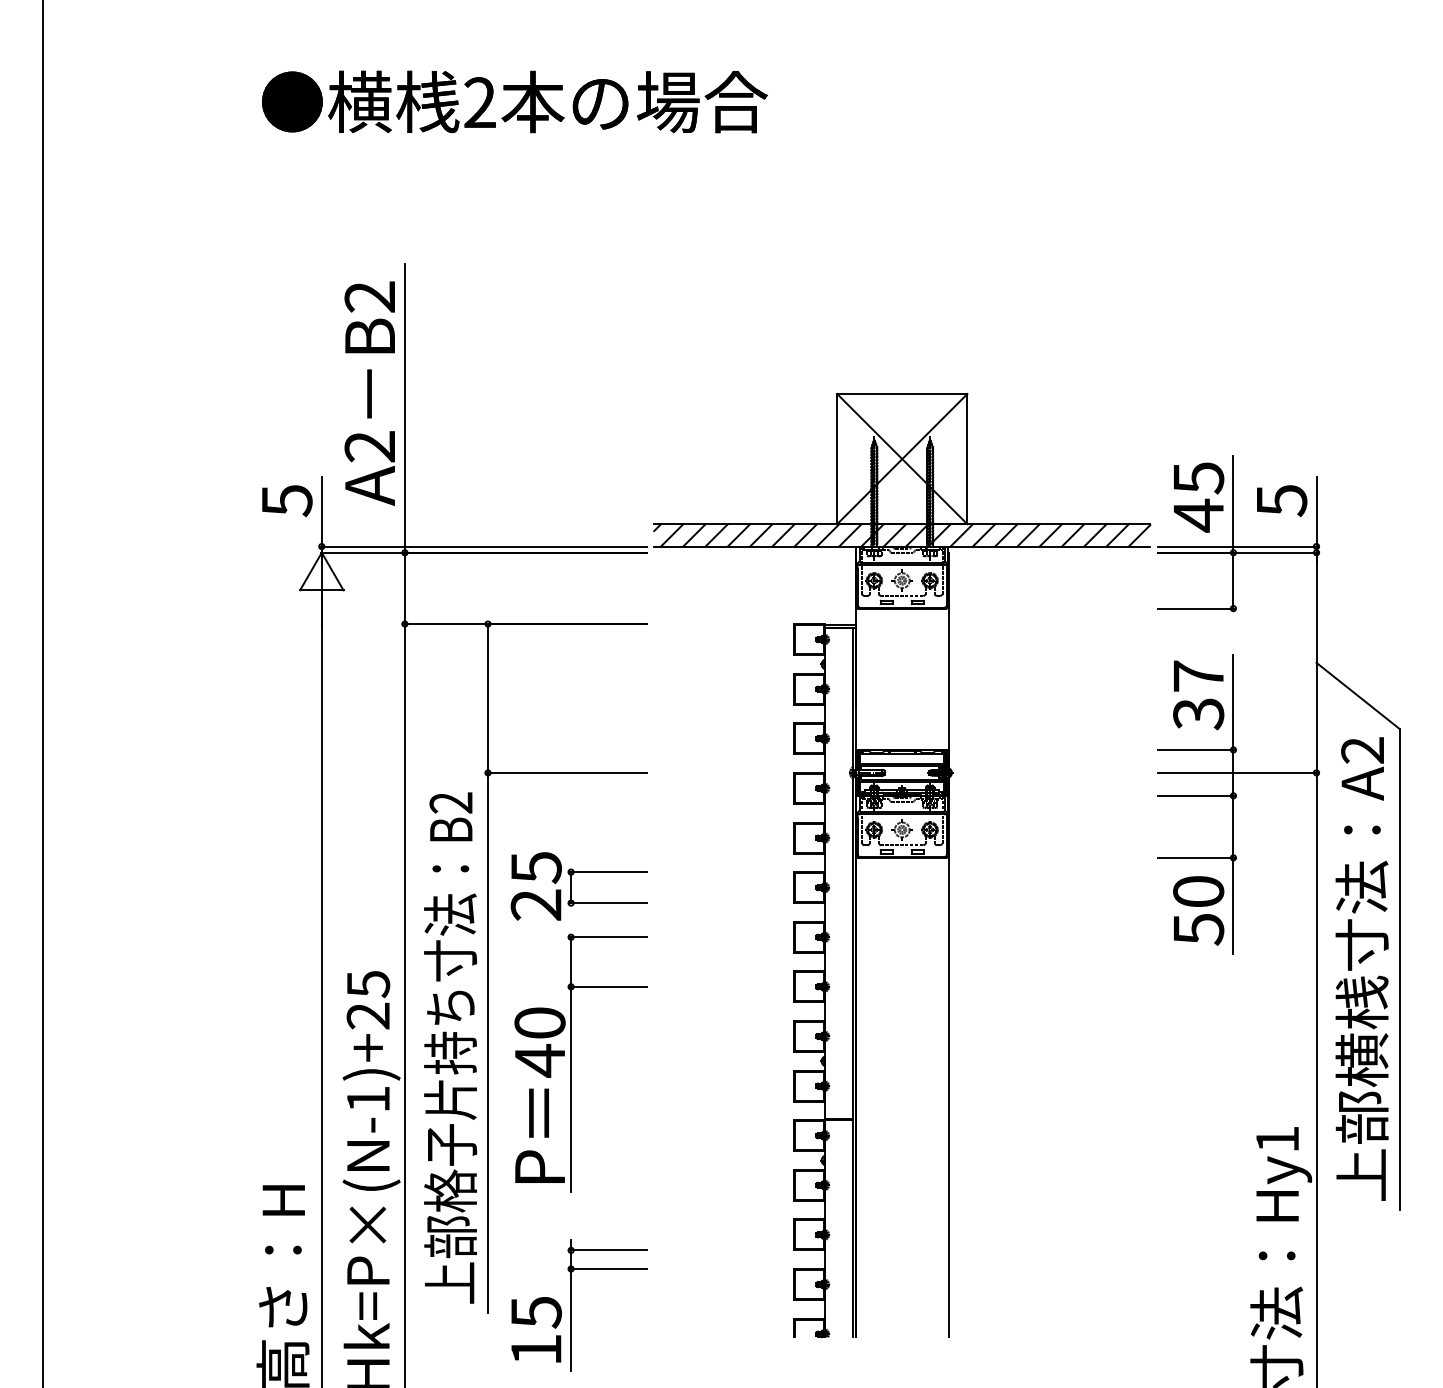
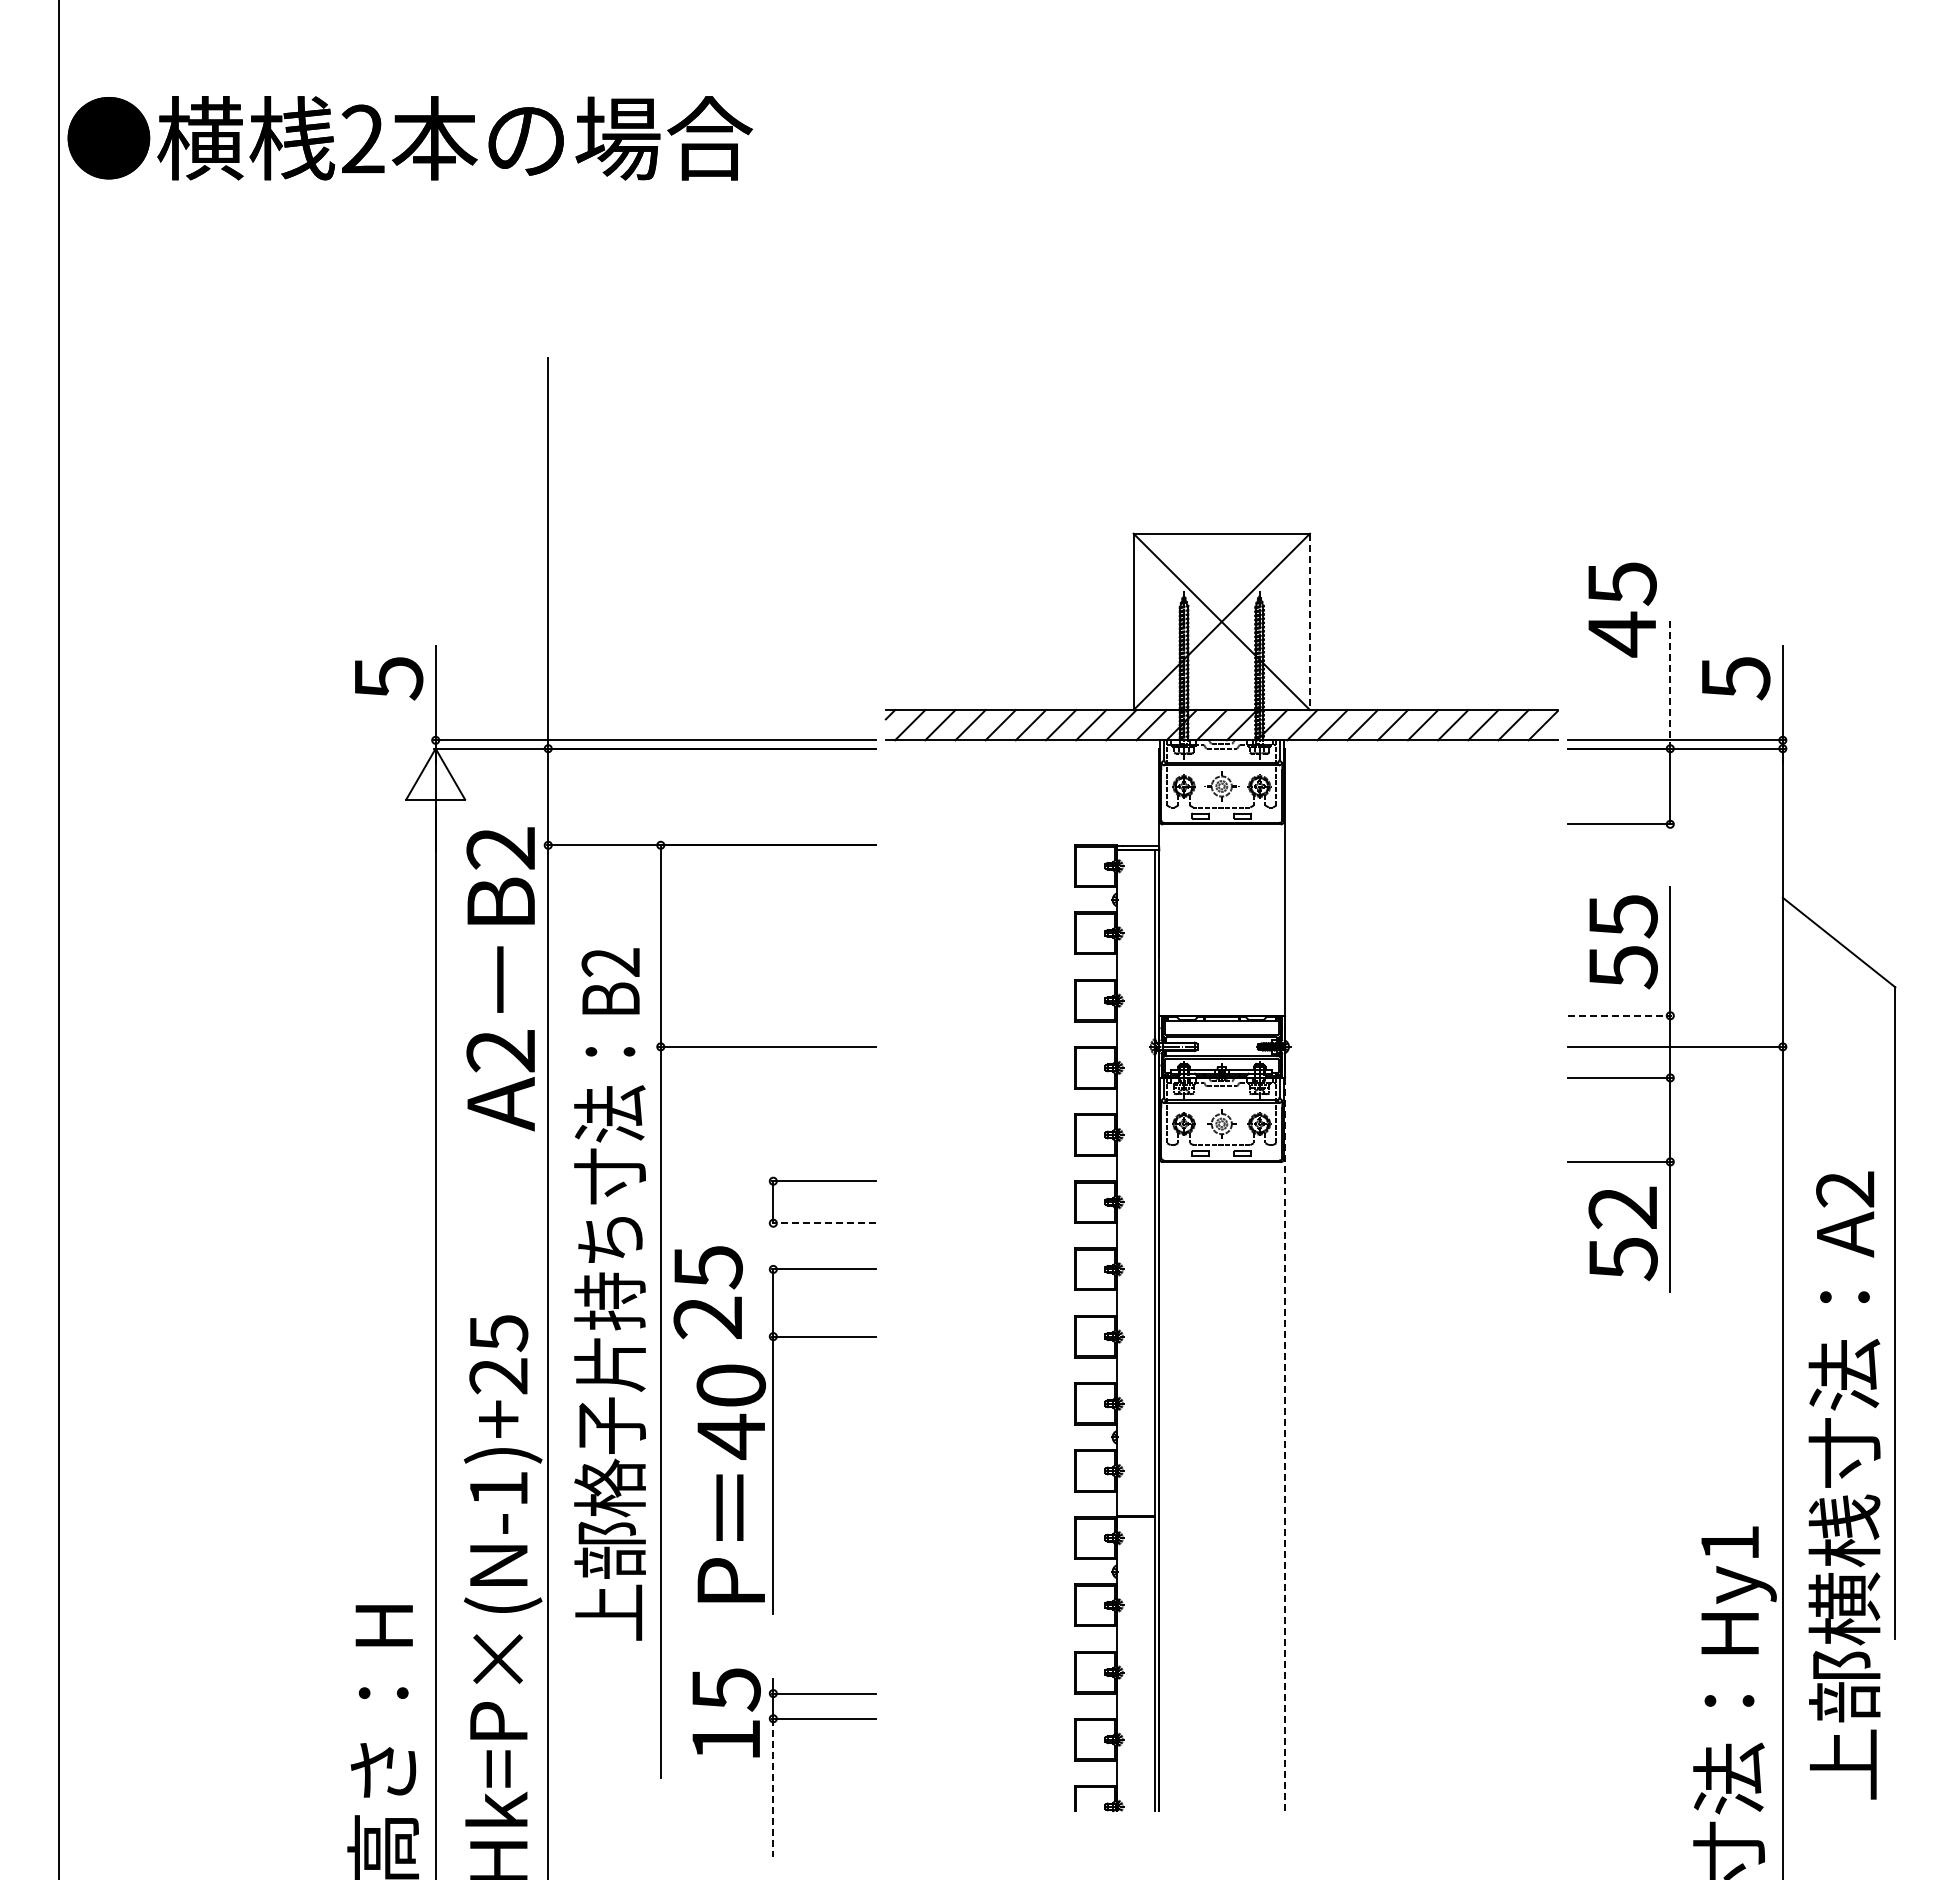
text: (514, 102) -> (409, 138), moved
text: (369, 393) -> (500, 979), moved
line: (967, 459) -> (1310, 622), solid -> dashed
text: (1198, 497) -> (1622, 609), moved
line: (1233, 504) -> (1670, 683), solid -> dashed
text: (1198, 695) -> (1622, 941), 37 -> 55
line: (1196, 749) -> (1620, 1015), solid -> dashed
text: (535, 886) -> (707, 1292), moved
text: (1198, 891) -> (1622, 1207), 50 -> 52
line: (608, 903) -> (823, 1223), solid -> dashed
text: (1362, 969) -> (1844, 1485), moved
text: (450, 1048) -> (609, 1294), moved
line: (948, 1066) -> (1284, 1444), solid -> dashed
line: (571, 1319) -> (773, 1787), solid -> dashed
text: (536, 1329) -> (726, 1712), moved

